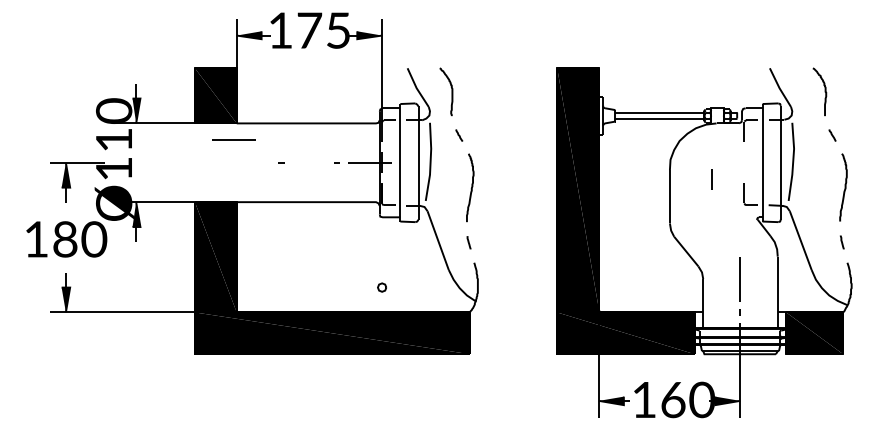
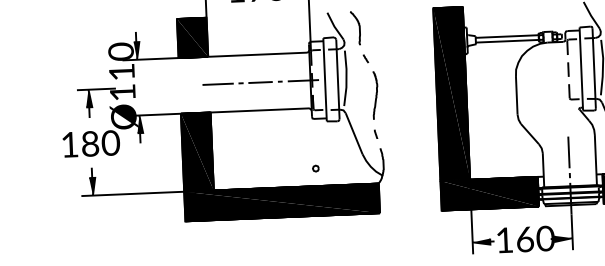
line: (233, 139) -> (217, 84), moved
line: (308, 162) -> (260, 82), added
line: (711, 179) -> (567, 69), moved

